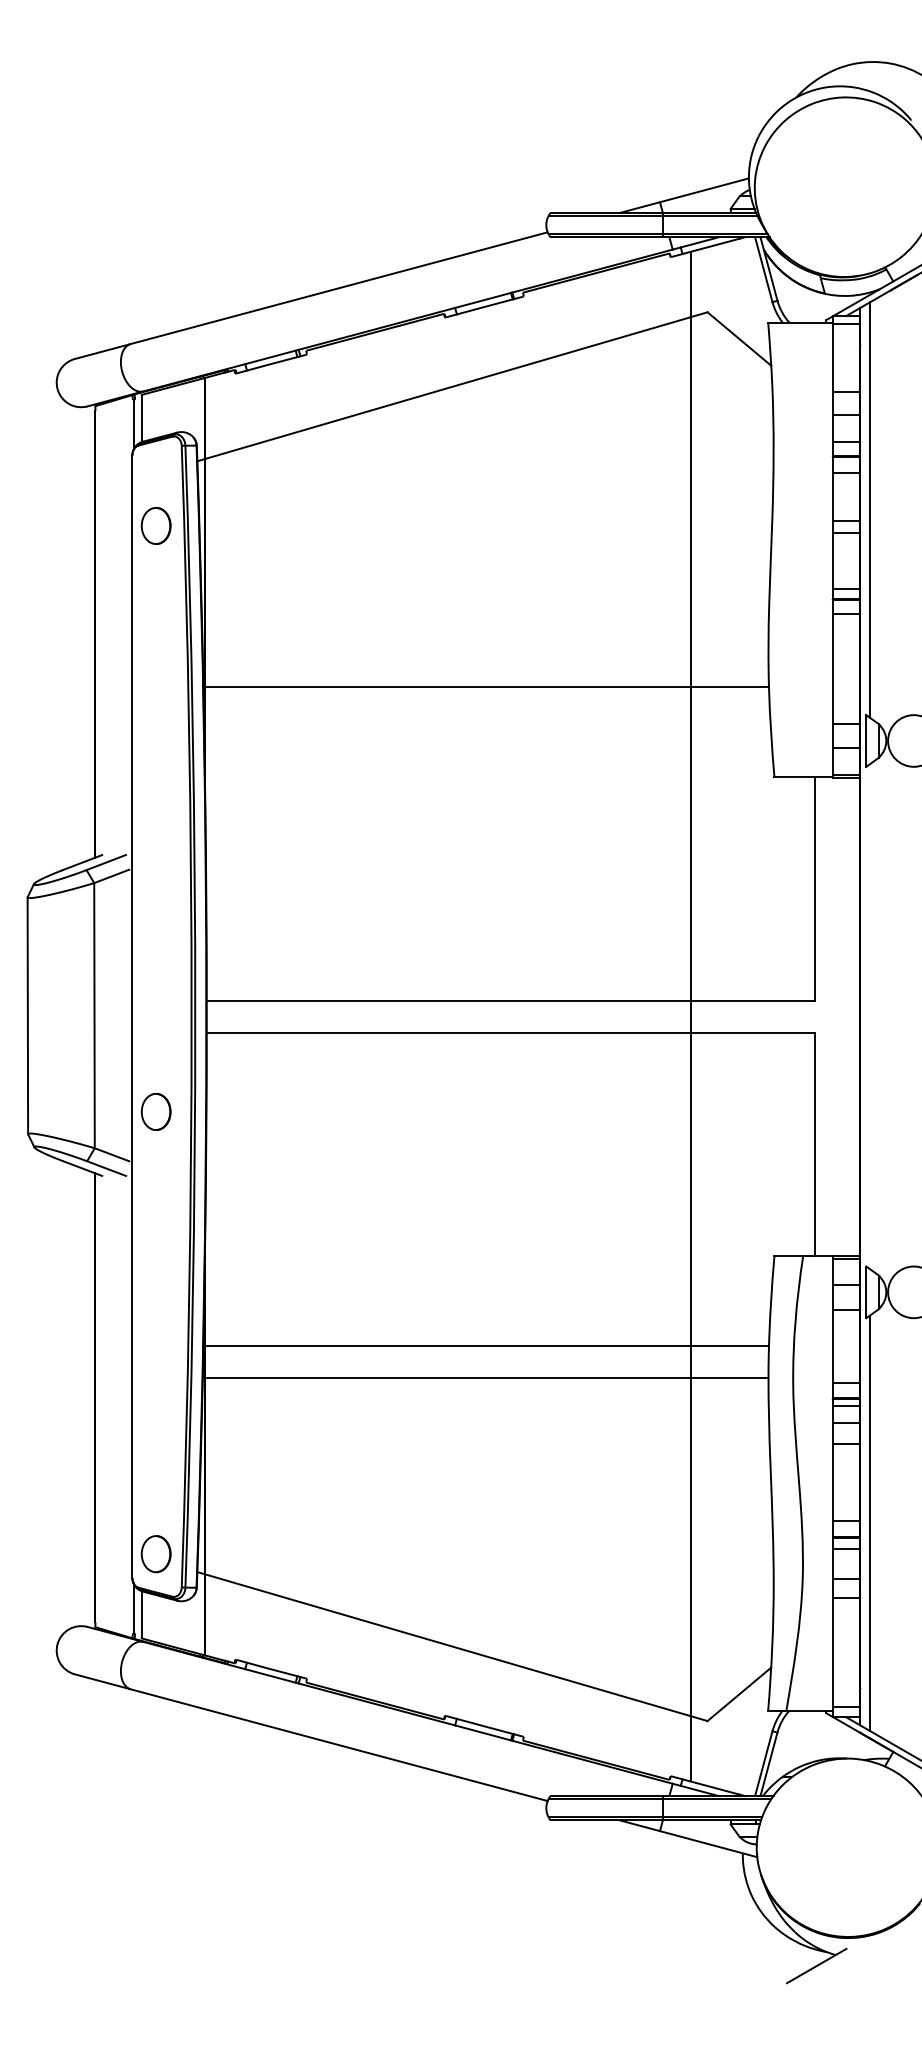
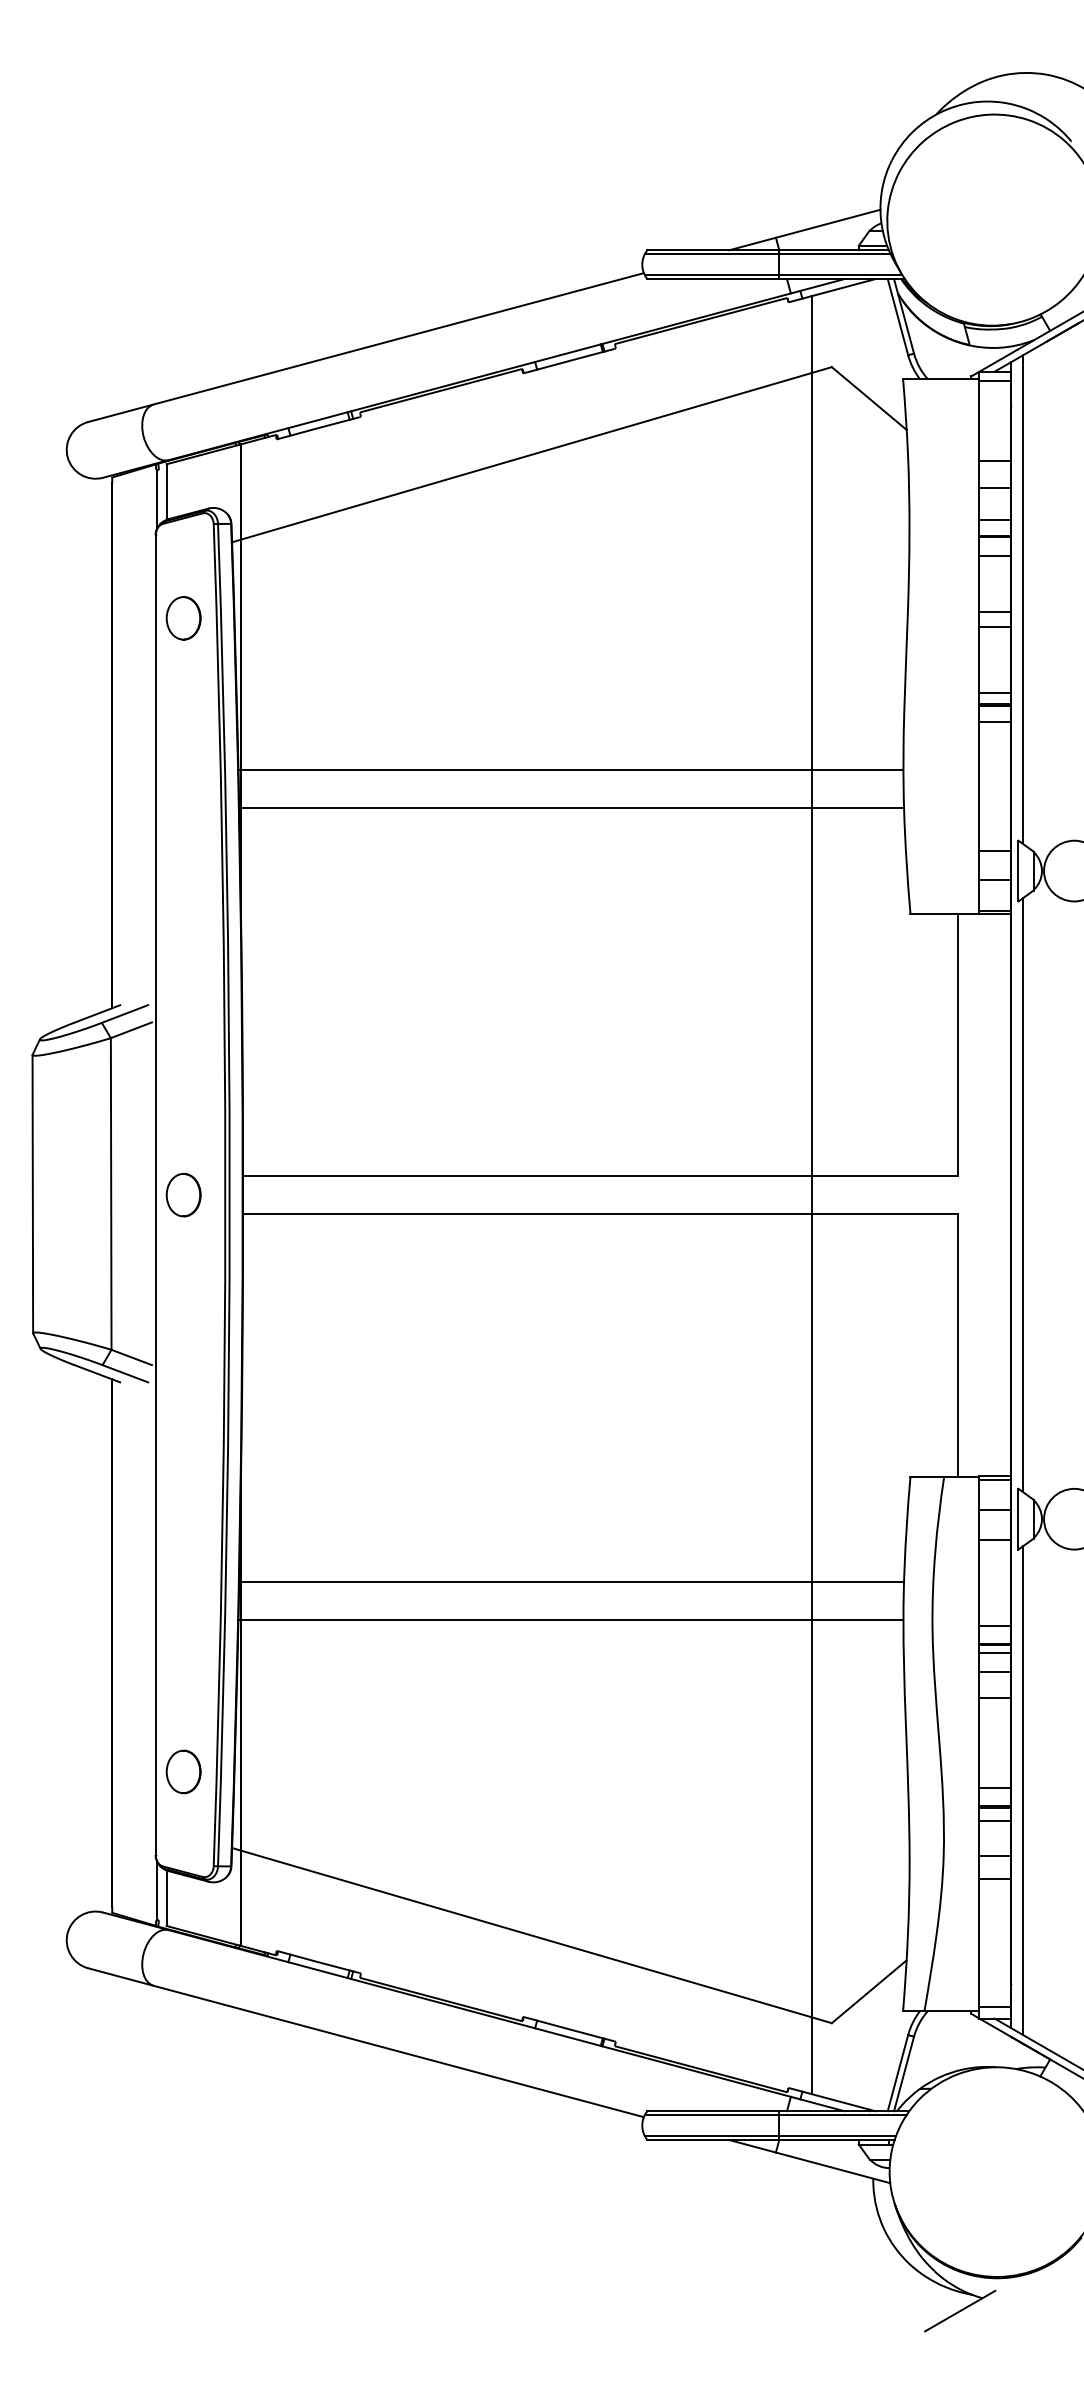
line: (485, 655) -> (570, 770), added
line: (869, 1016) -> (1022, 1194), added
part: (156, 1112) -> (183, 1195), moved
part: (156, 1553) -> (183, 1771), moved

